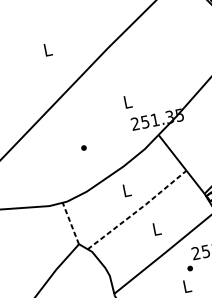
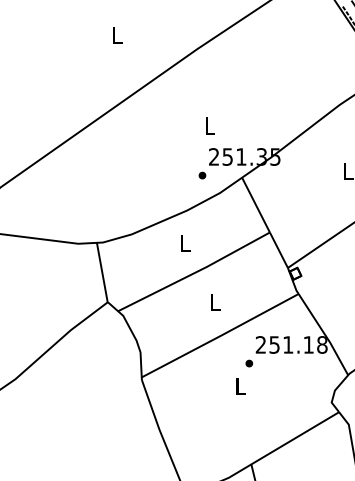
part: (83, 147) -> (202, 175), moved
line: (138, 210) -> (195, 272), dashed -> solid
line: (70, 223) -> (102, 272), dashed -> solid

